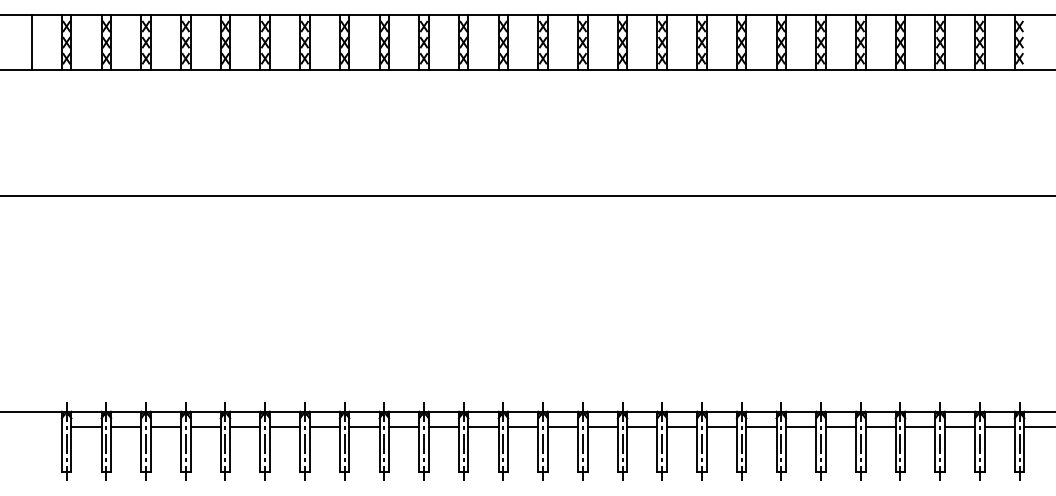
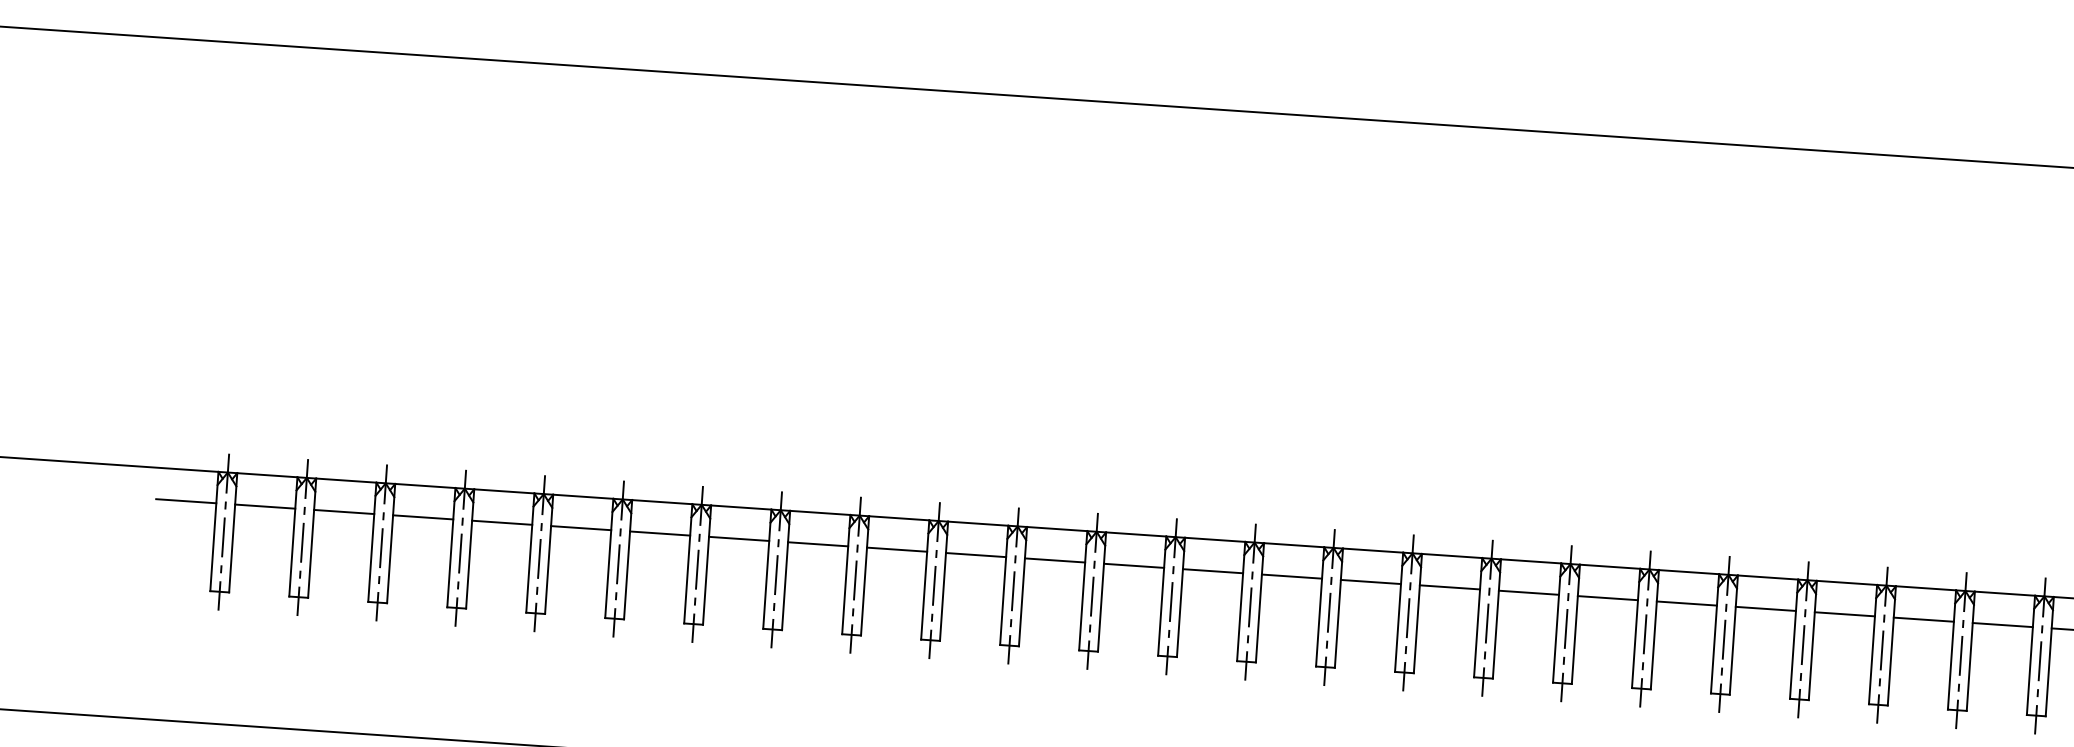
line: (46, 427) -> (185, 501), added

